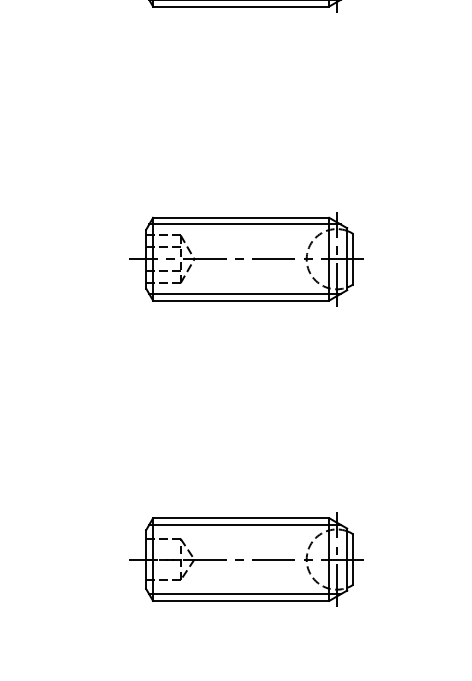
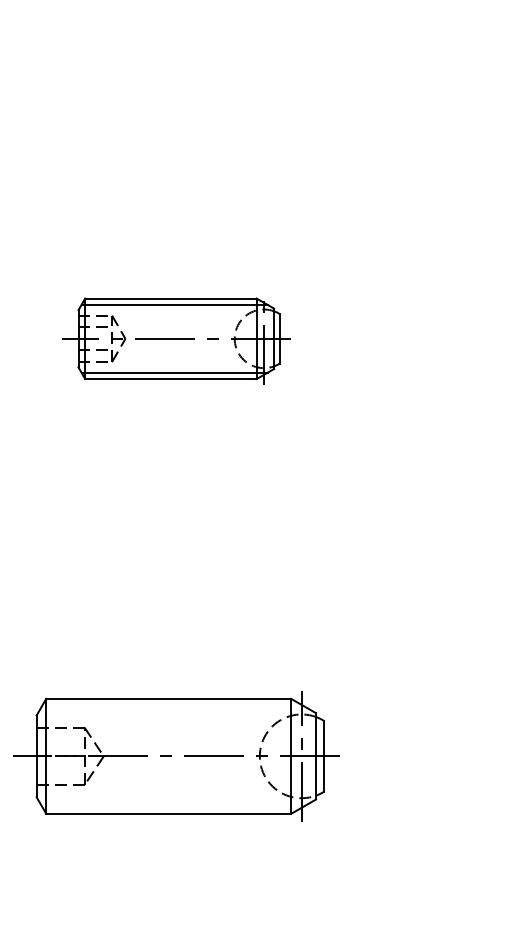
part: (246, 259) -> (176, 339), size x0.7
line: (244, 524) -> (173, 707), removed
line: (244, 594) -> (173, 804), removed

